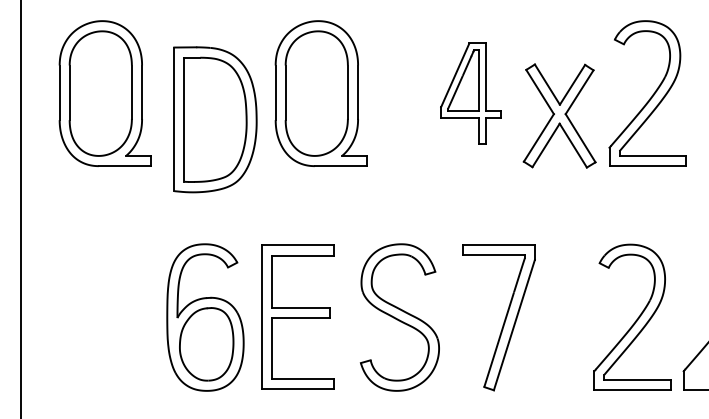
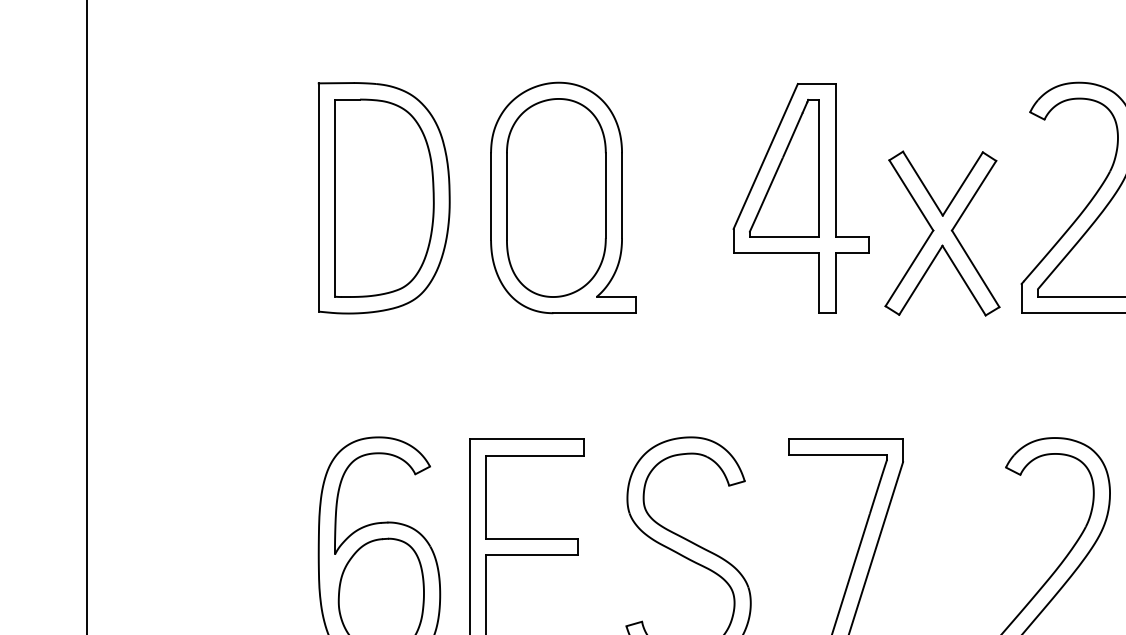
part: (104, 93) -> (218, 197), removed
part: (470, 93) -> (800, 197), size x1.43
part: (215, 119) -> (384, 197), moved

